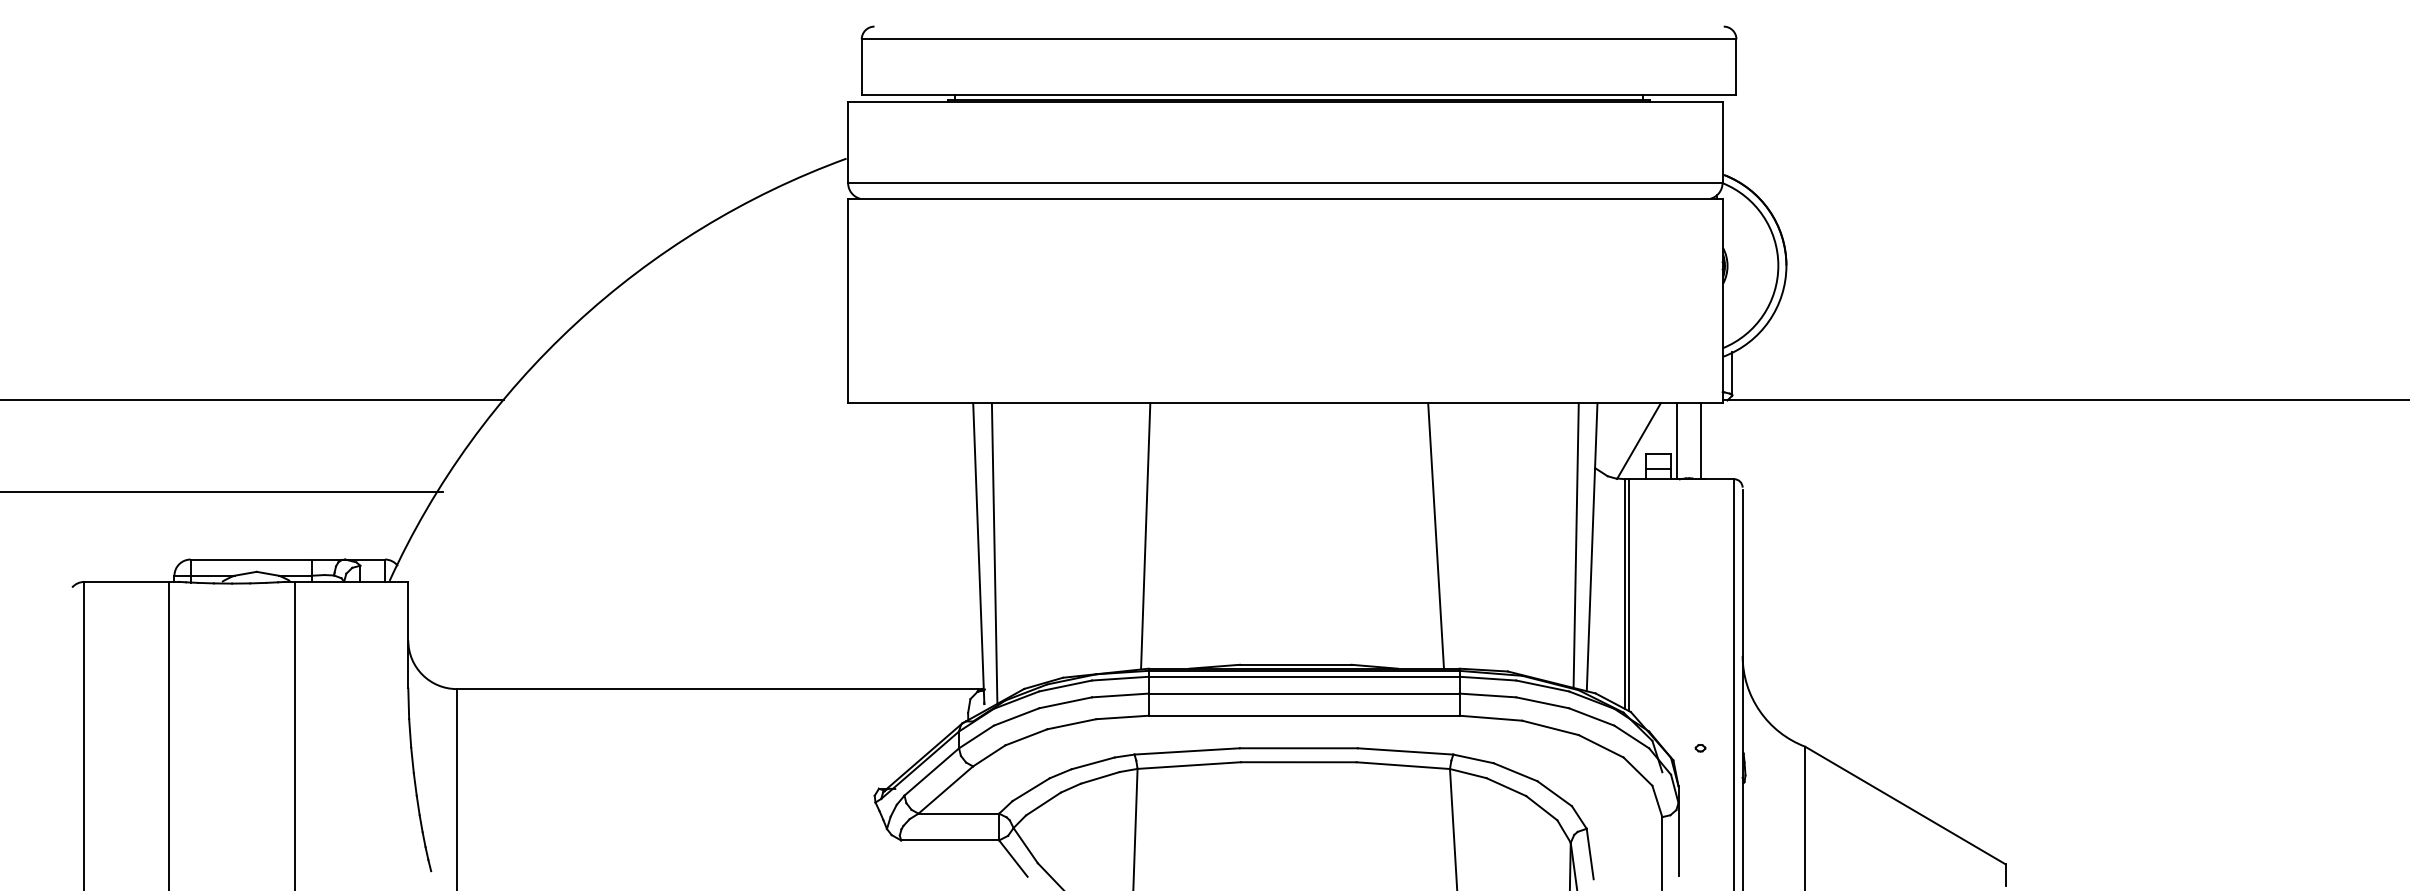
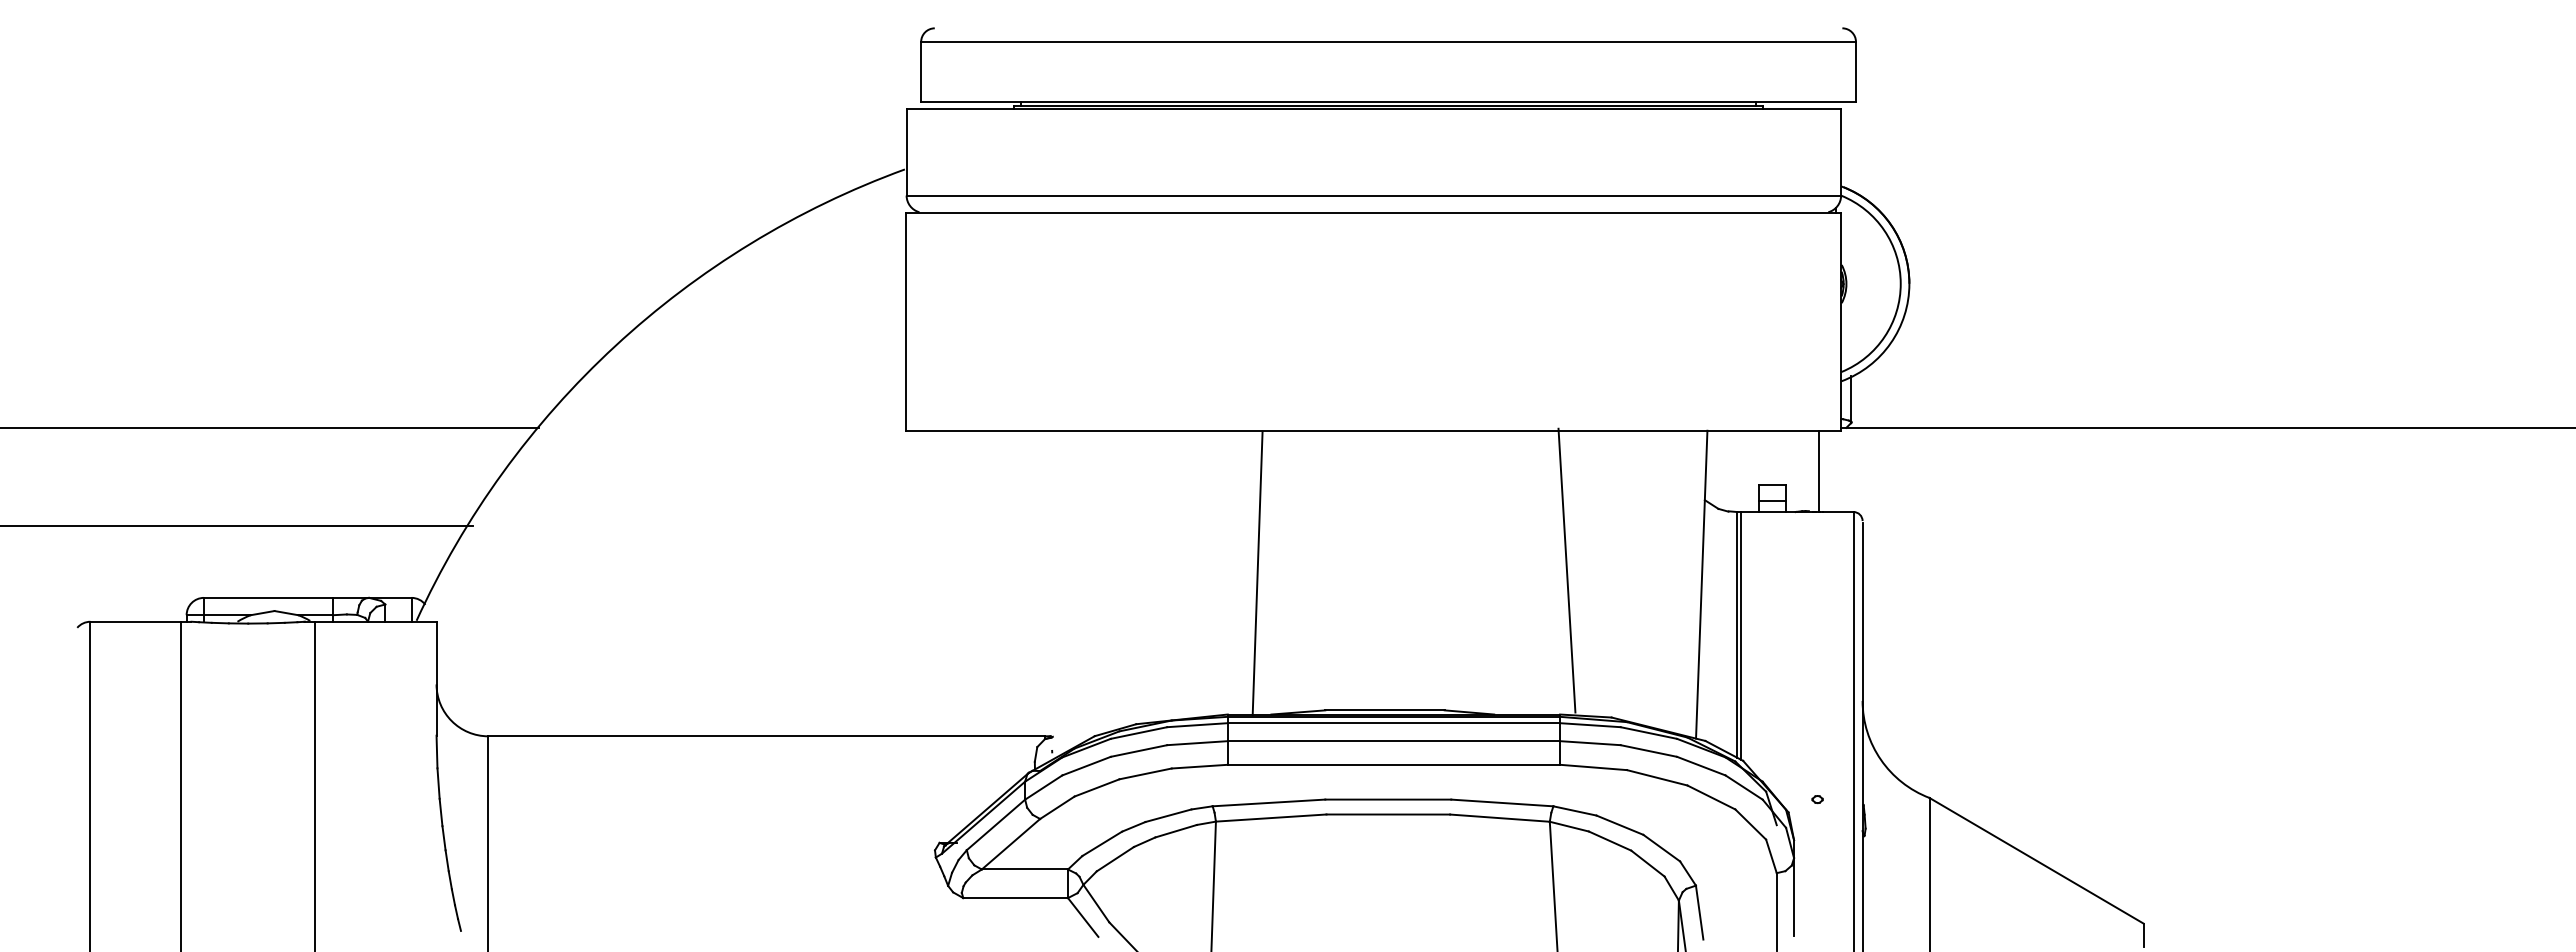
line: (1638, 440) -> (1751, 470), removed
line: (1677, 441) -> (1792, 471), removed
line: (1145, 535) -> (1257, 573), moved
line: (1435, 535) -> (1566, 570), moved
line: (1576, 545) -> (1684, 582), removed
line: (979, 553) -> (1046, 591), removed
line: (994, 553) -> (1063, 591), removed

